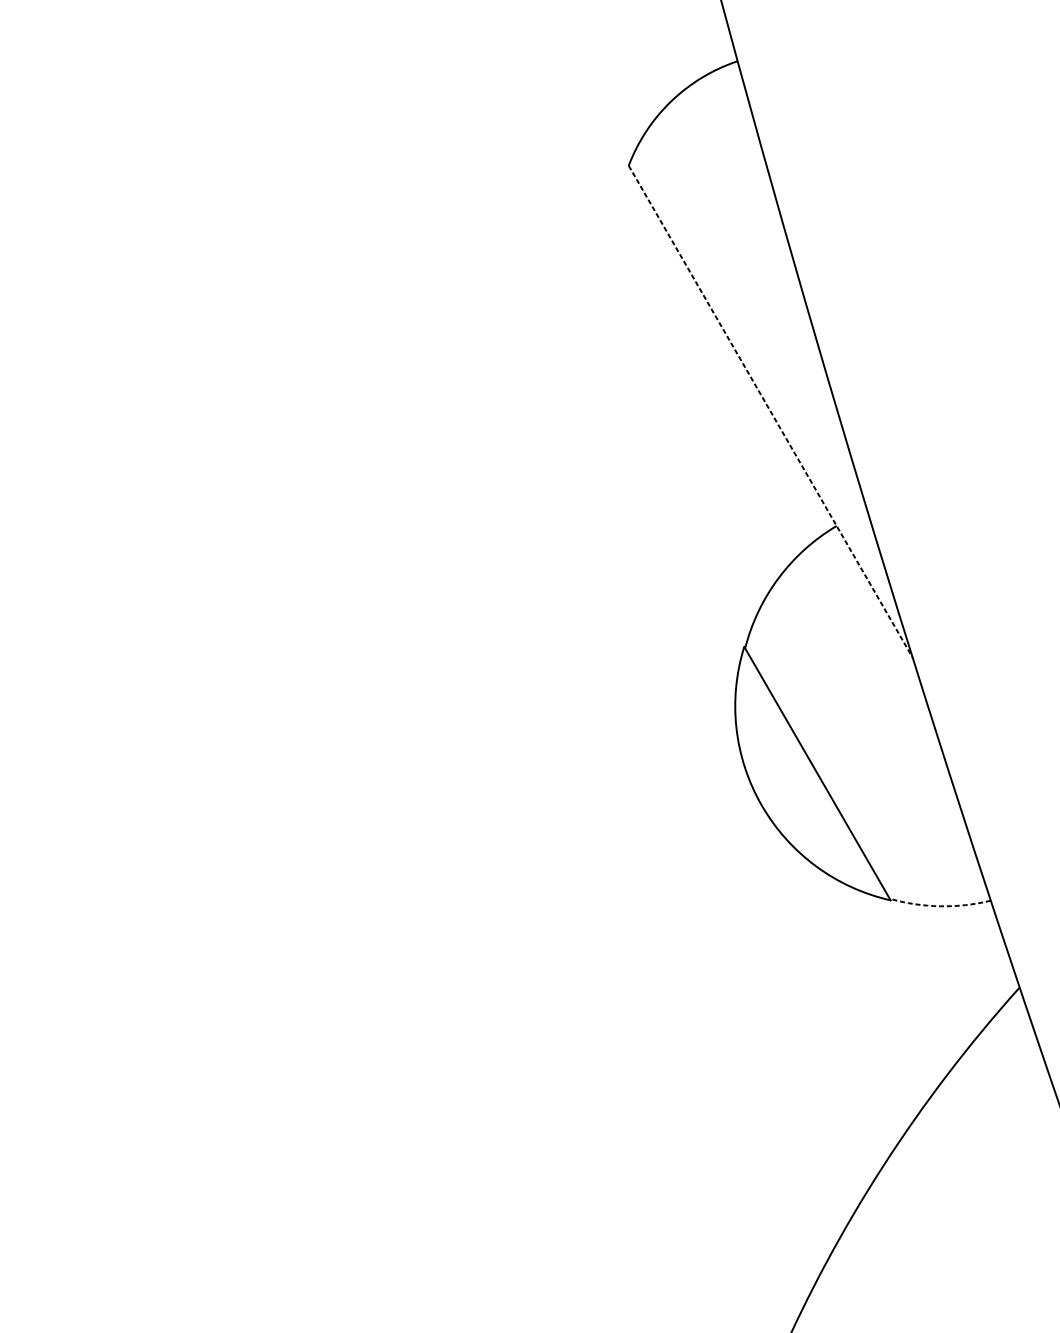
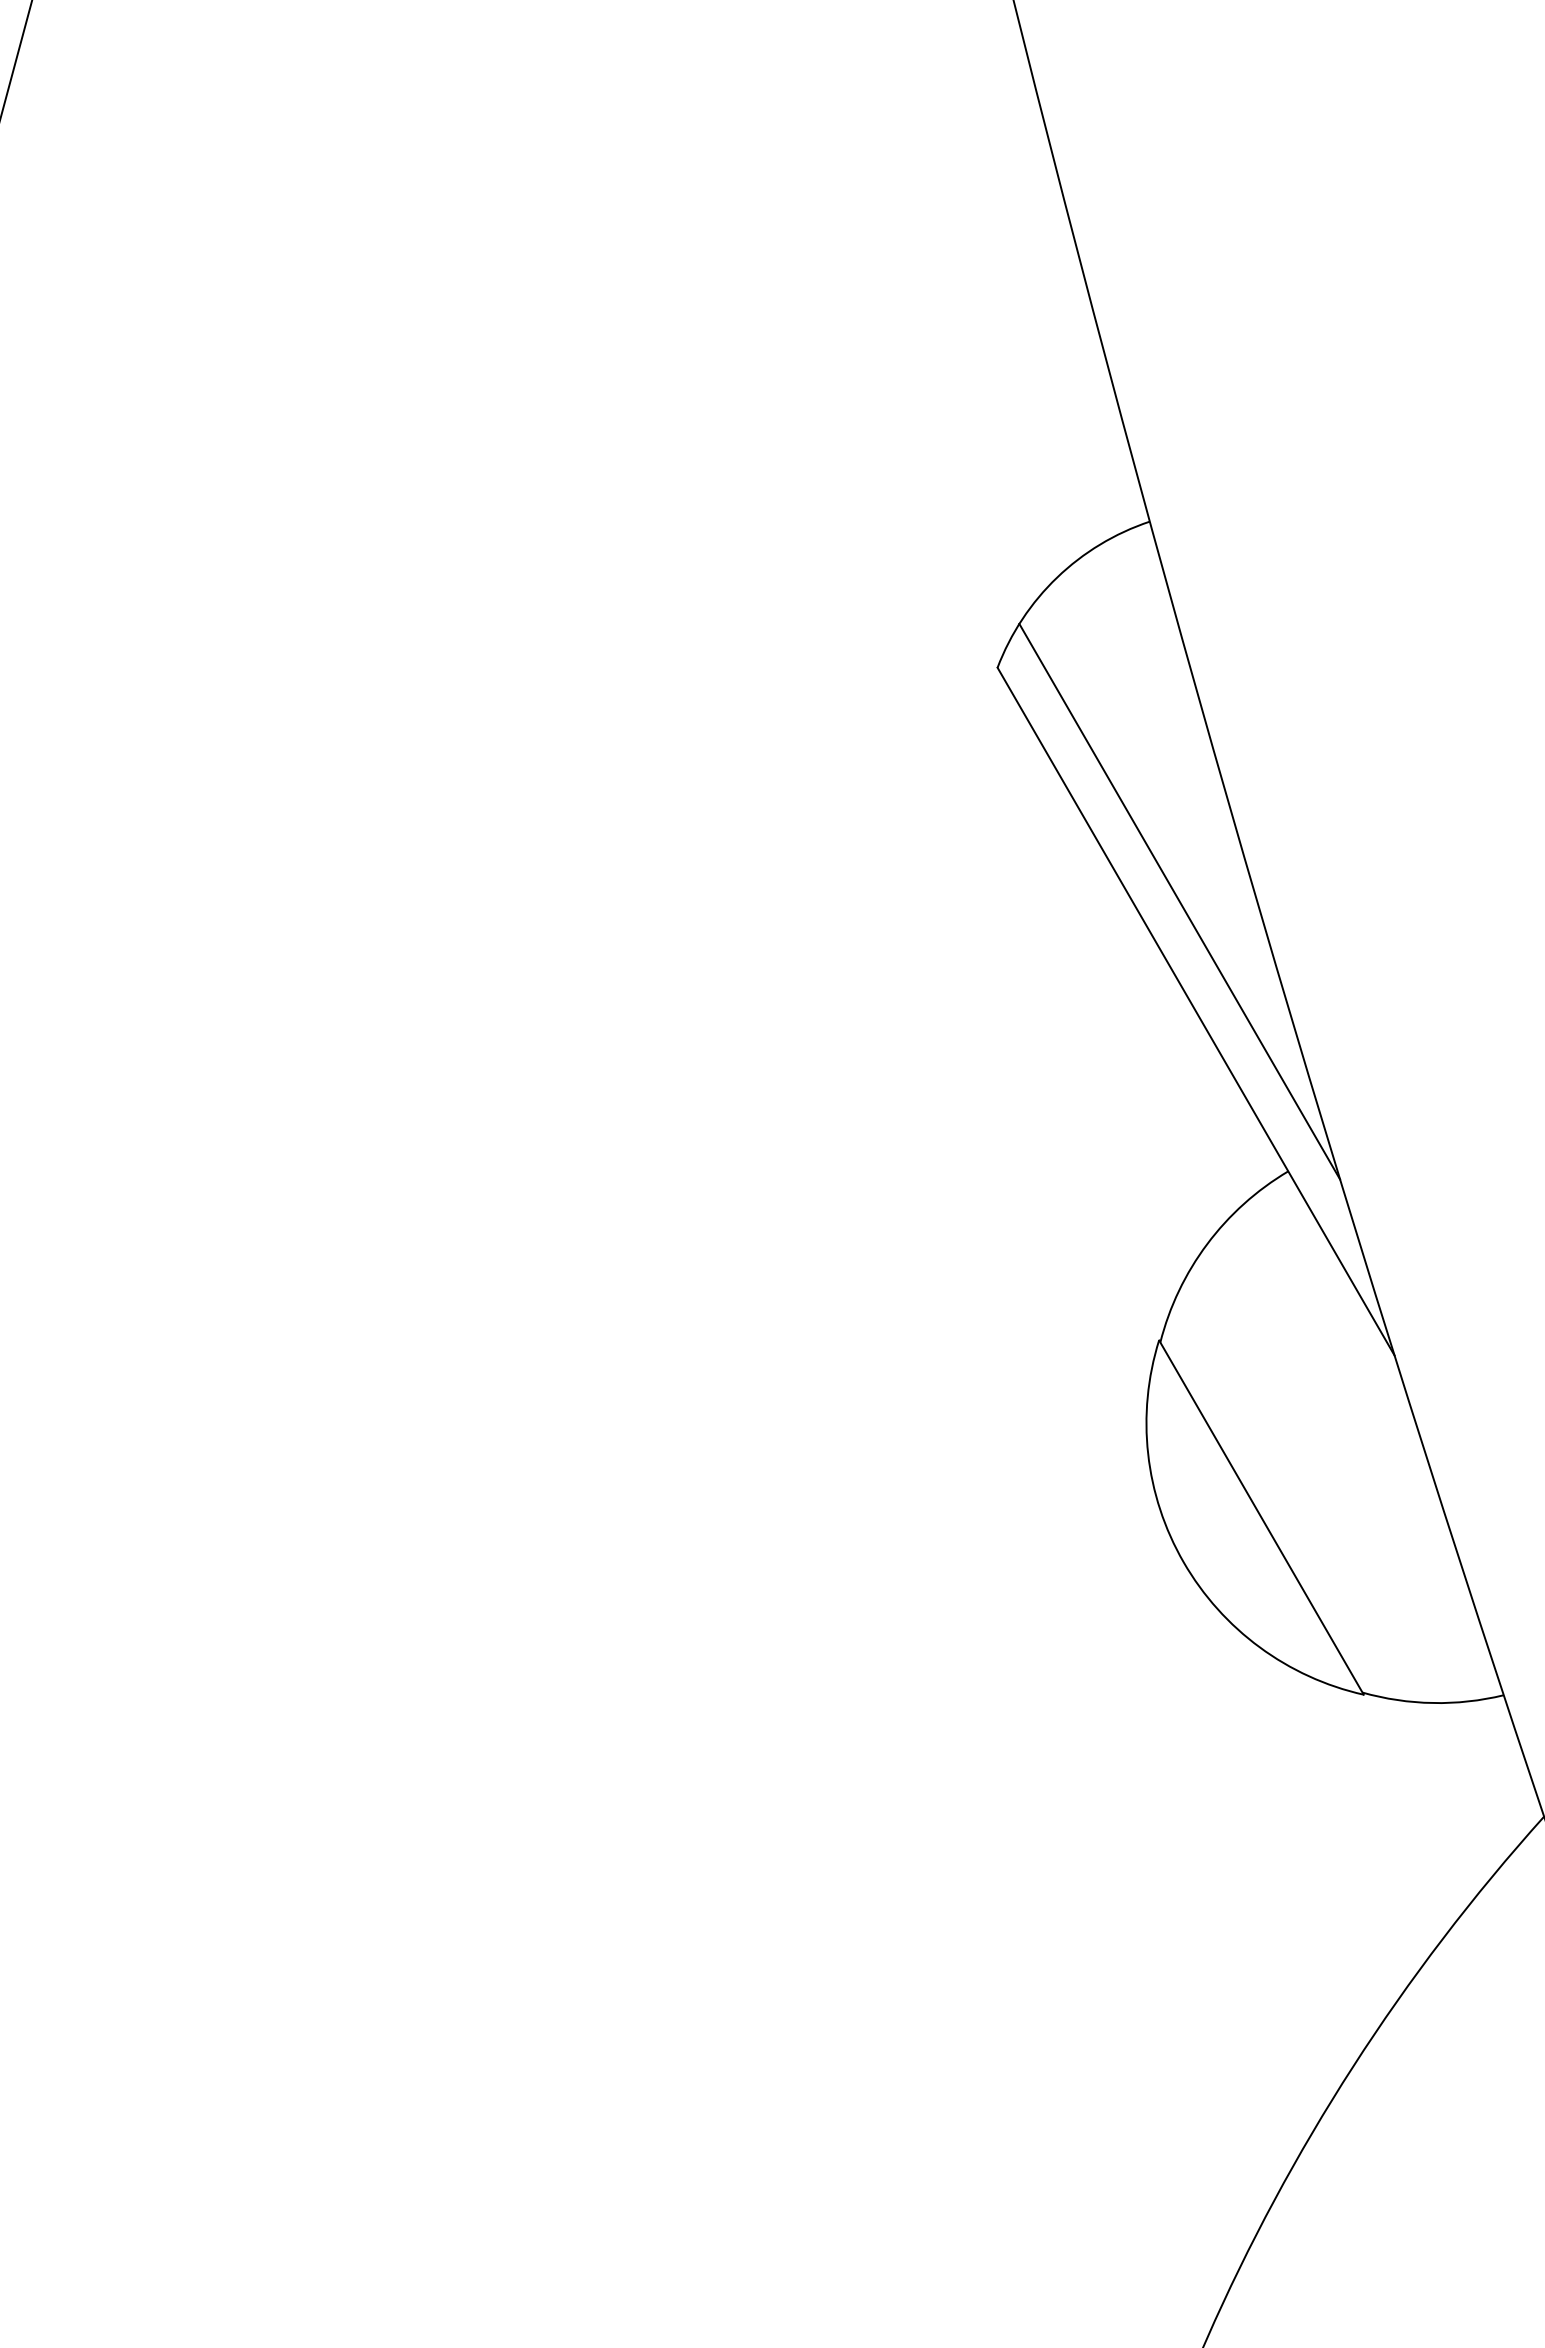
line: (758, 332) -> (1179, 901), added
line: (771, 411) -> (1196, 1011), dashed -> solid
arc: (939, 906) -> (1432, 1703), dashed -> solid

